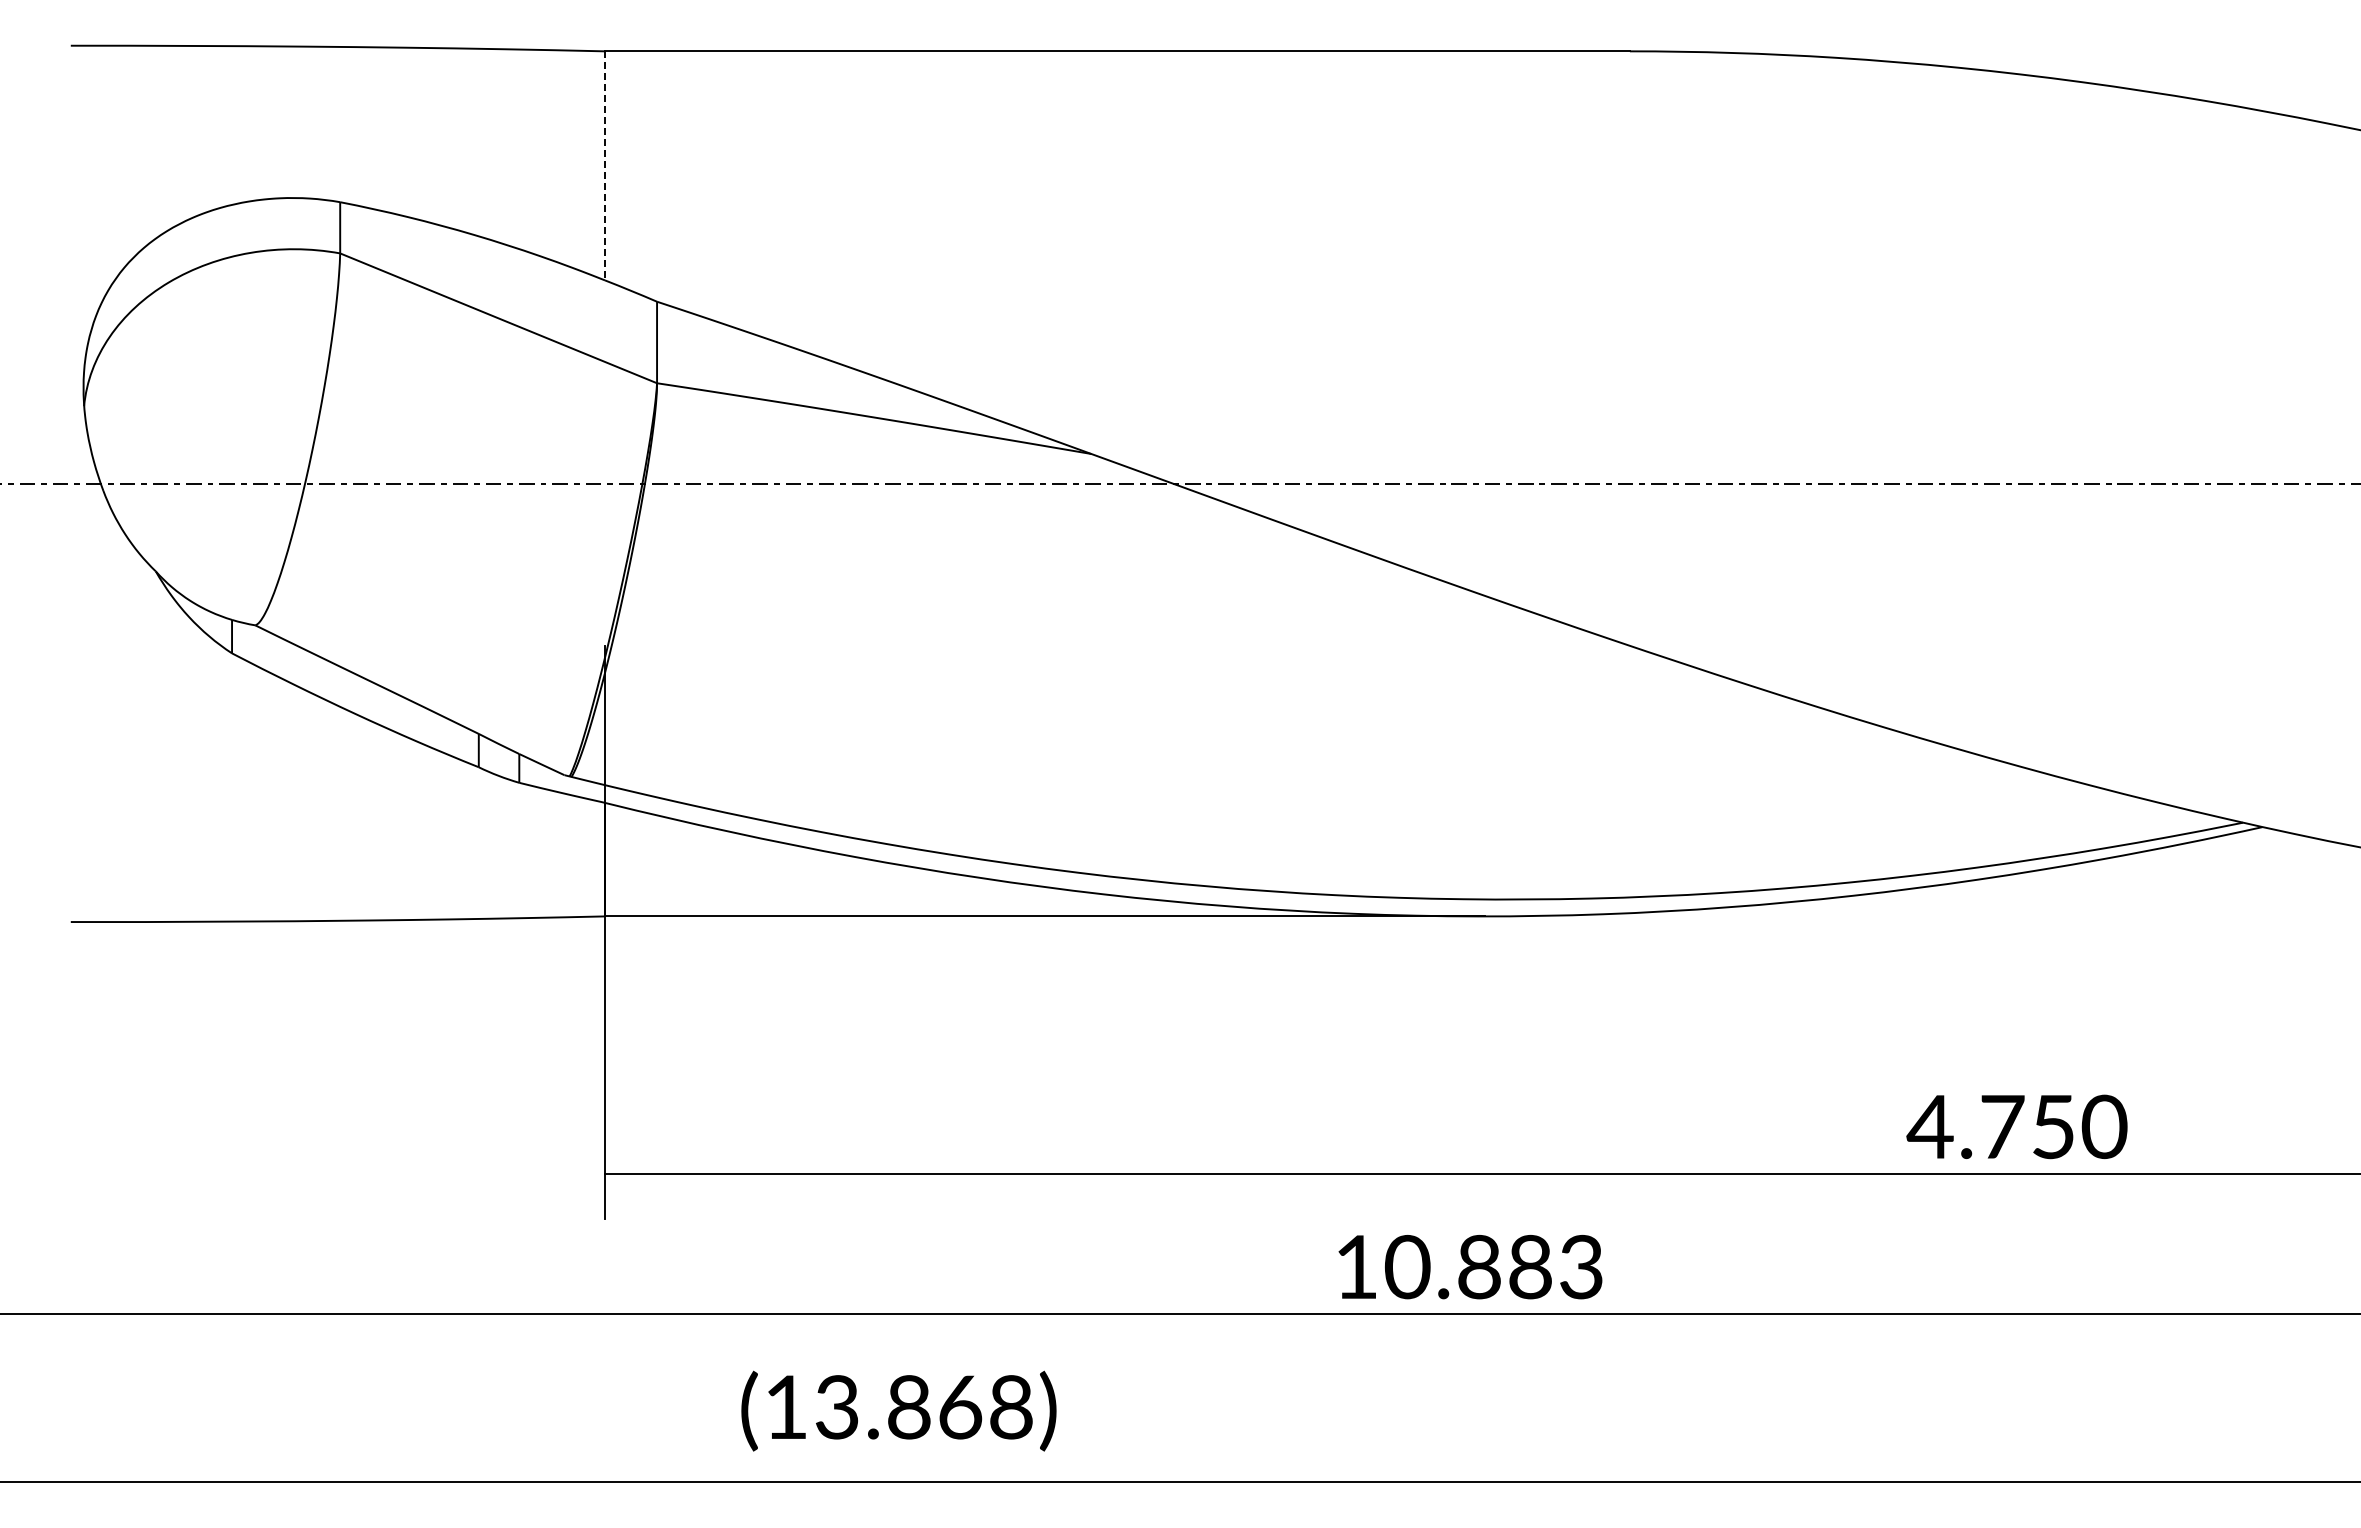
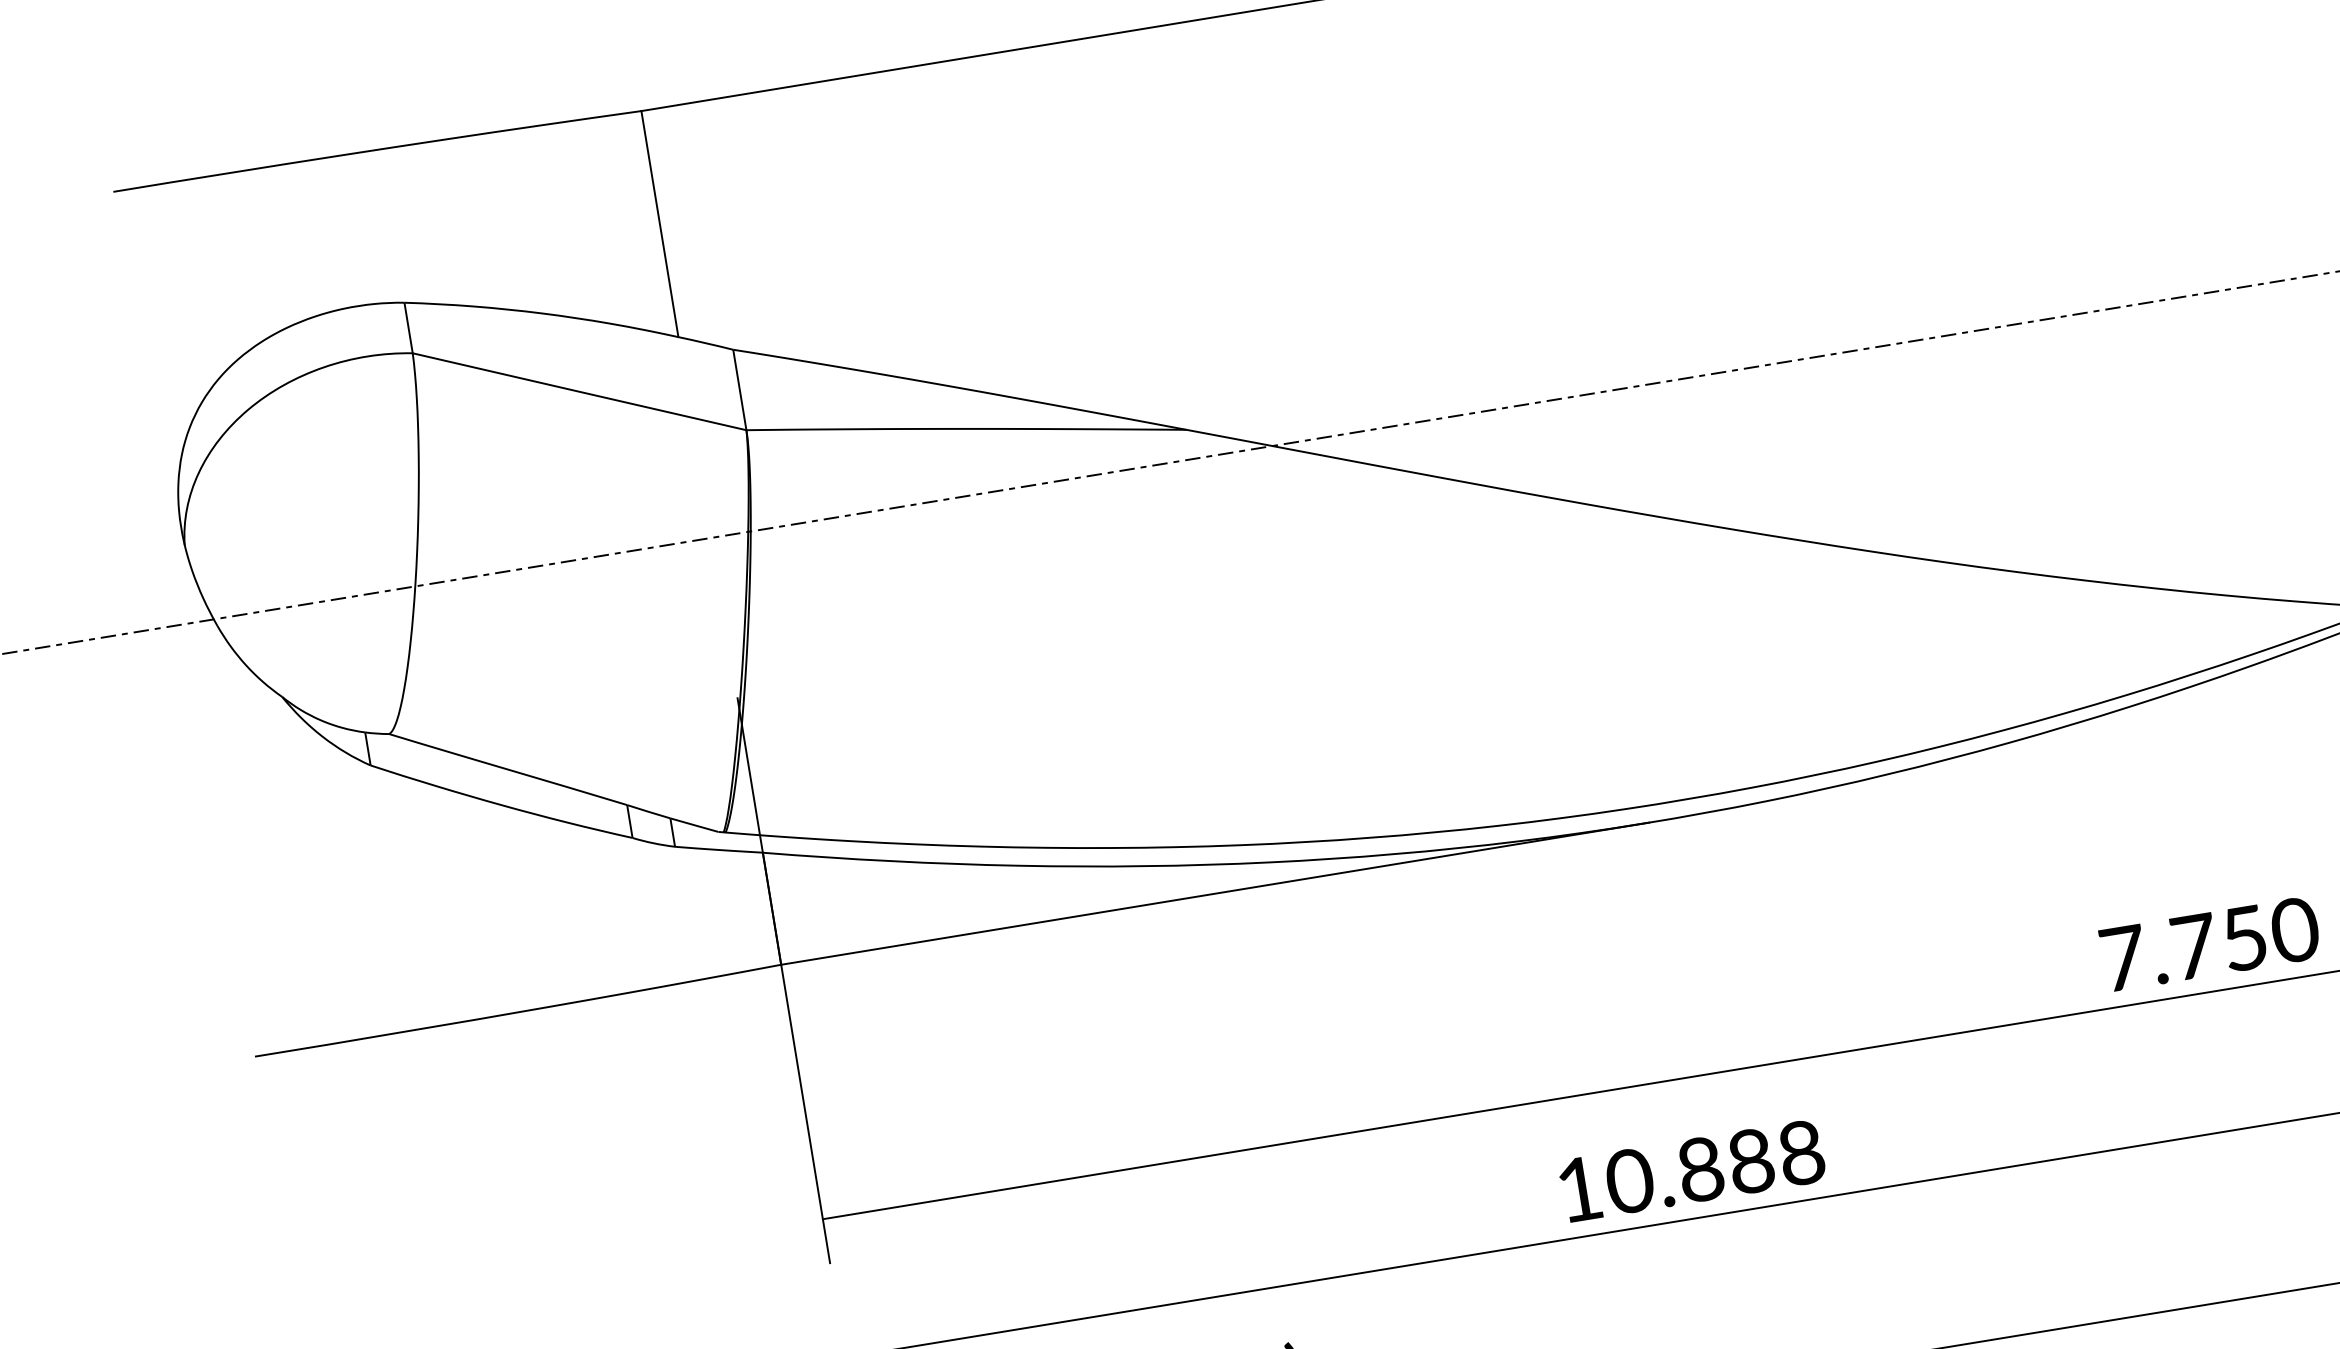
line: (605, 165) -> (660, 223), dashed -> solid
text: (1929, 1126) -> (2122, 958), 4.750 -> 7.750
text: (1581, 1267) -> (1801, 1153), 10.883 -> 10.888

